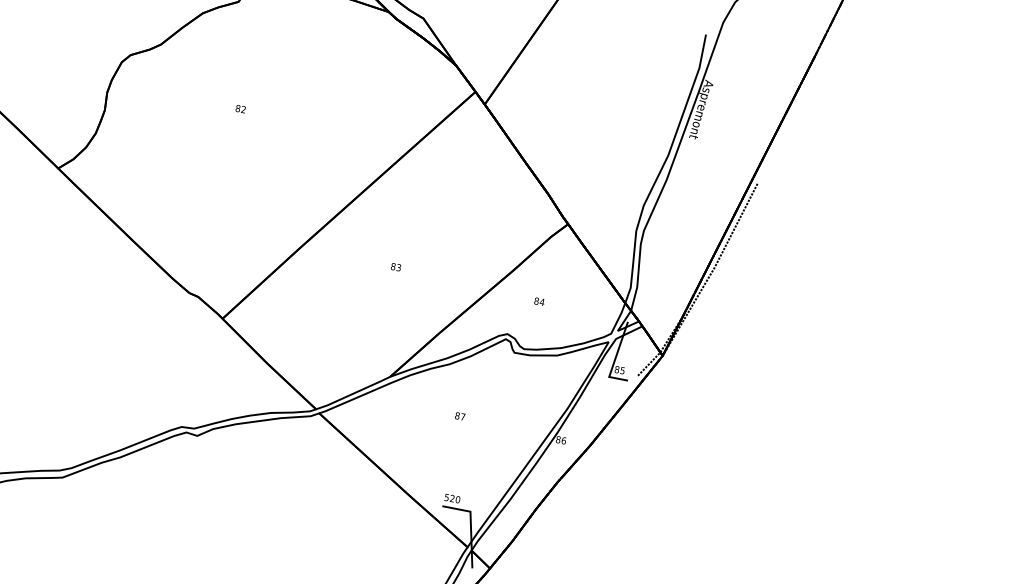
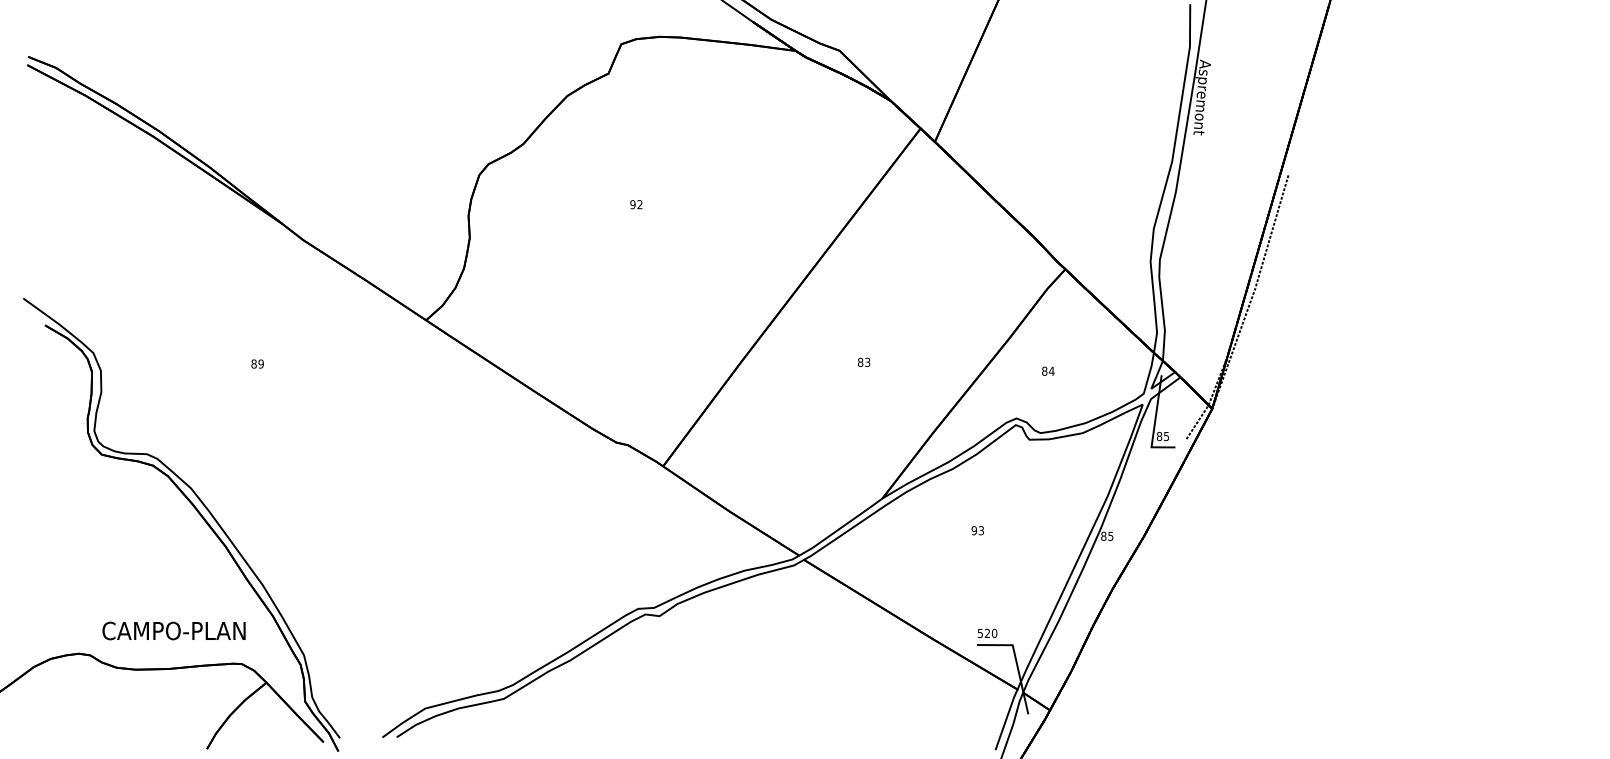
text: (237, 108) -> (632, 204), 82 -> 92
text: (459, 416) -> (977, 530), 87 -> 93
text: (563, 440) -> (1110, 535), 86 -> 85

